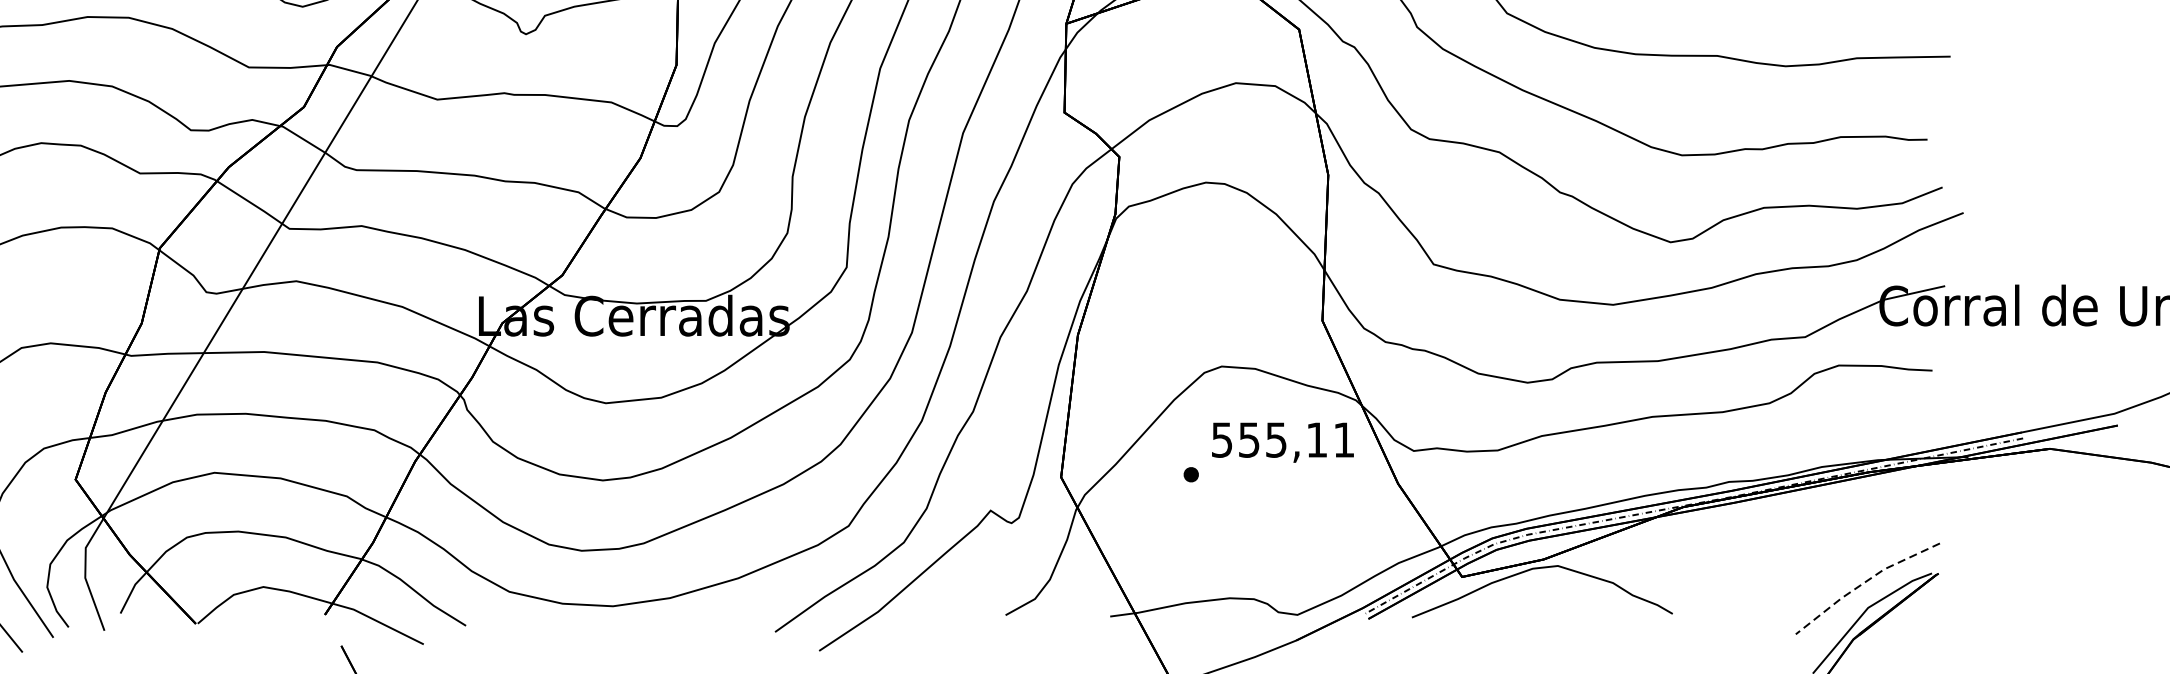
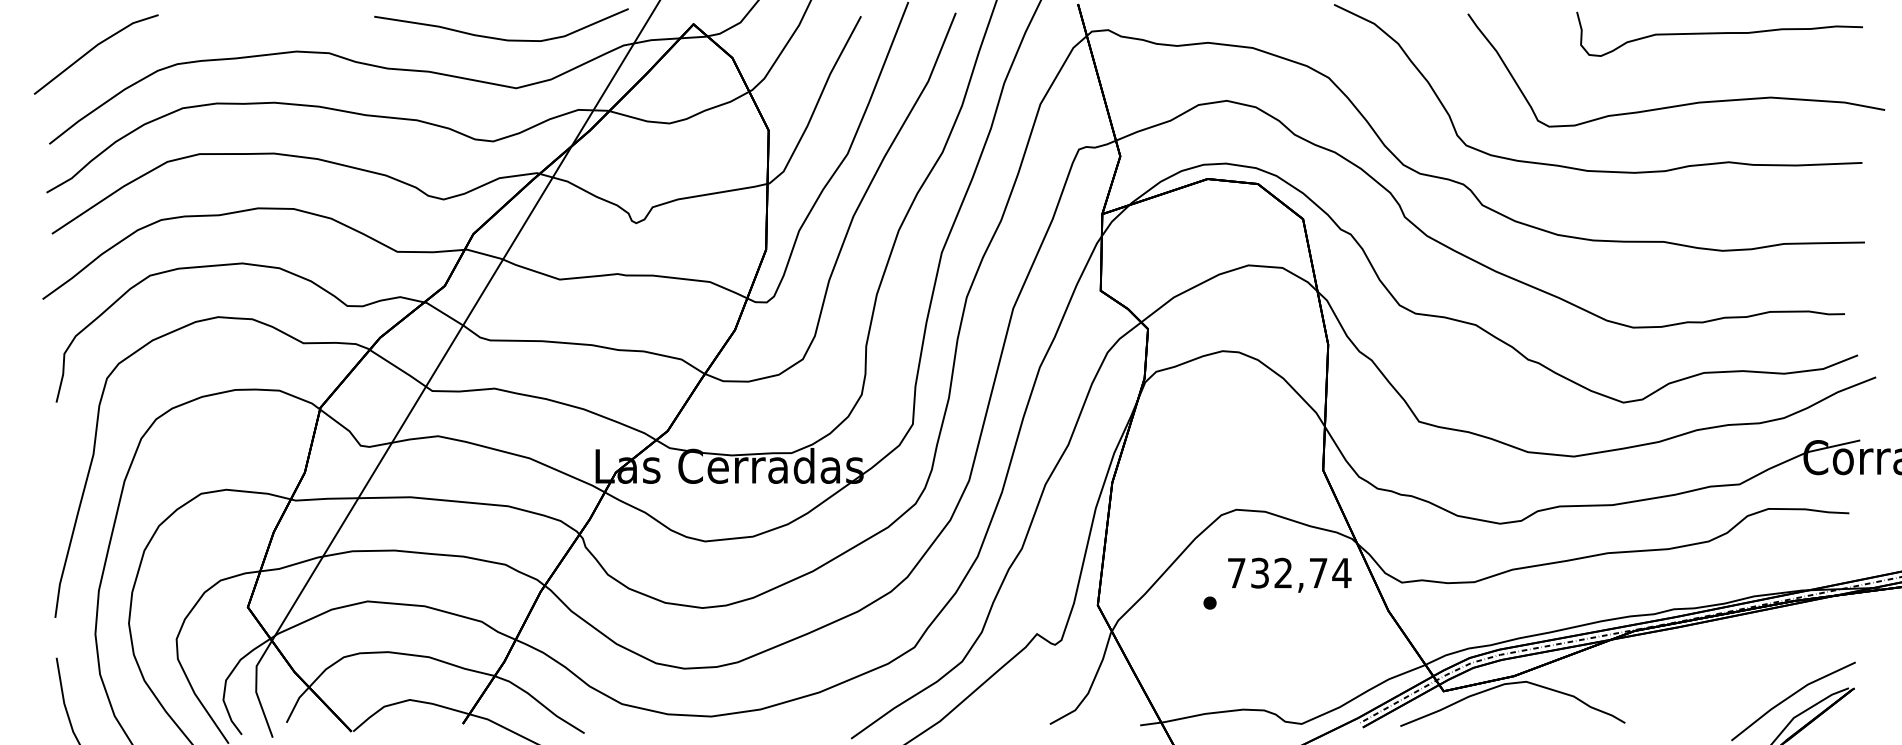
text: (1283, 439) -> (1289, 572), 555,11 -> 732,74
line: (1863, 583) -> (1789, 696), dashed -> solid

